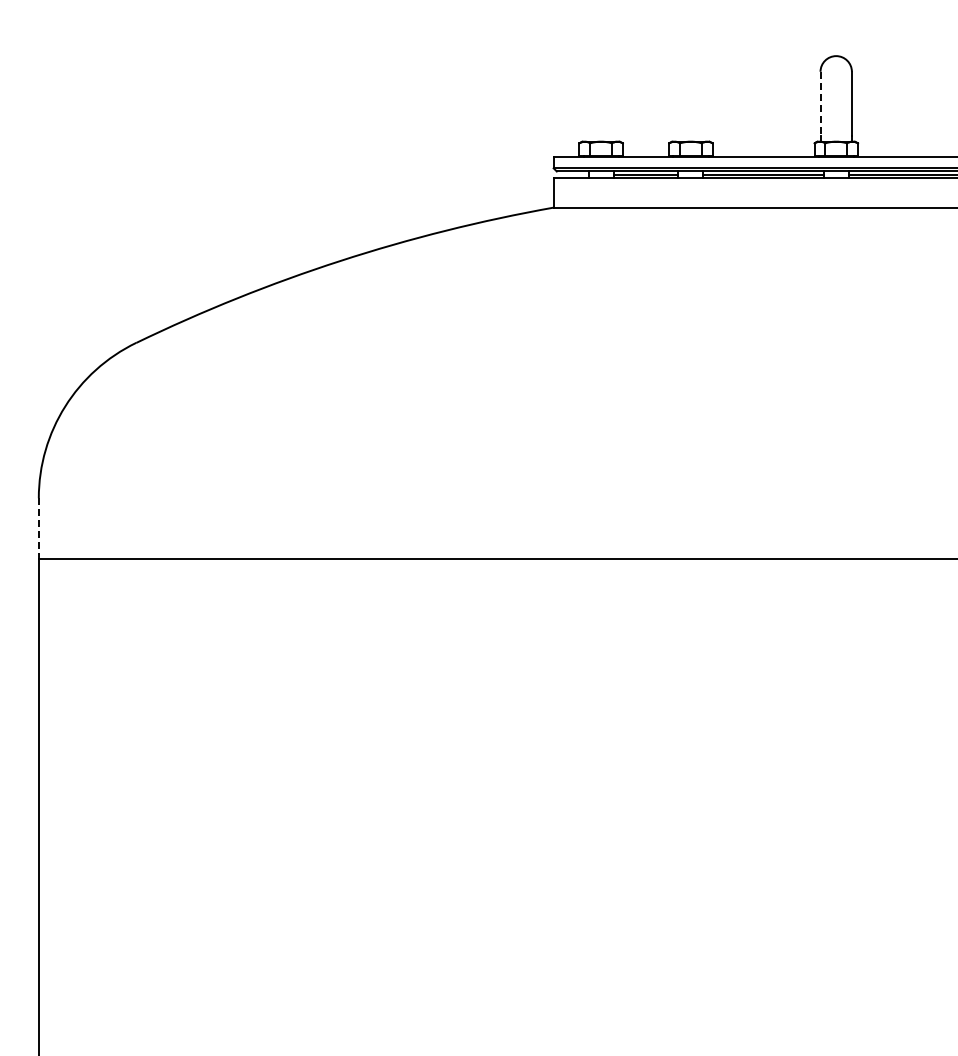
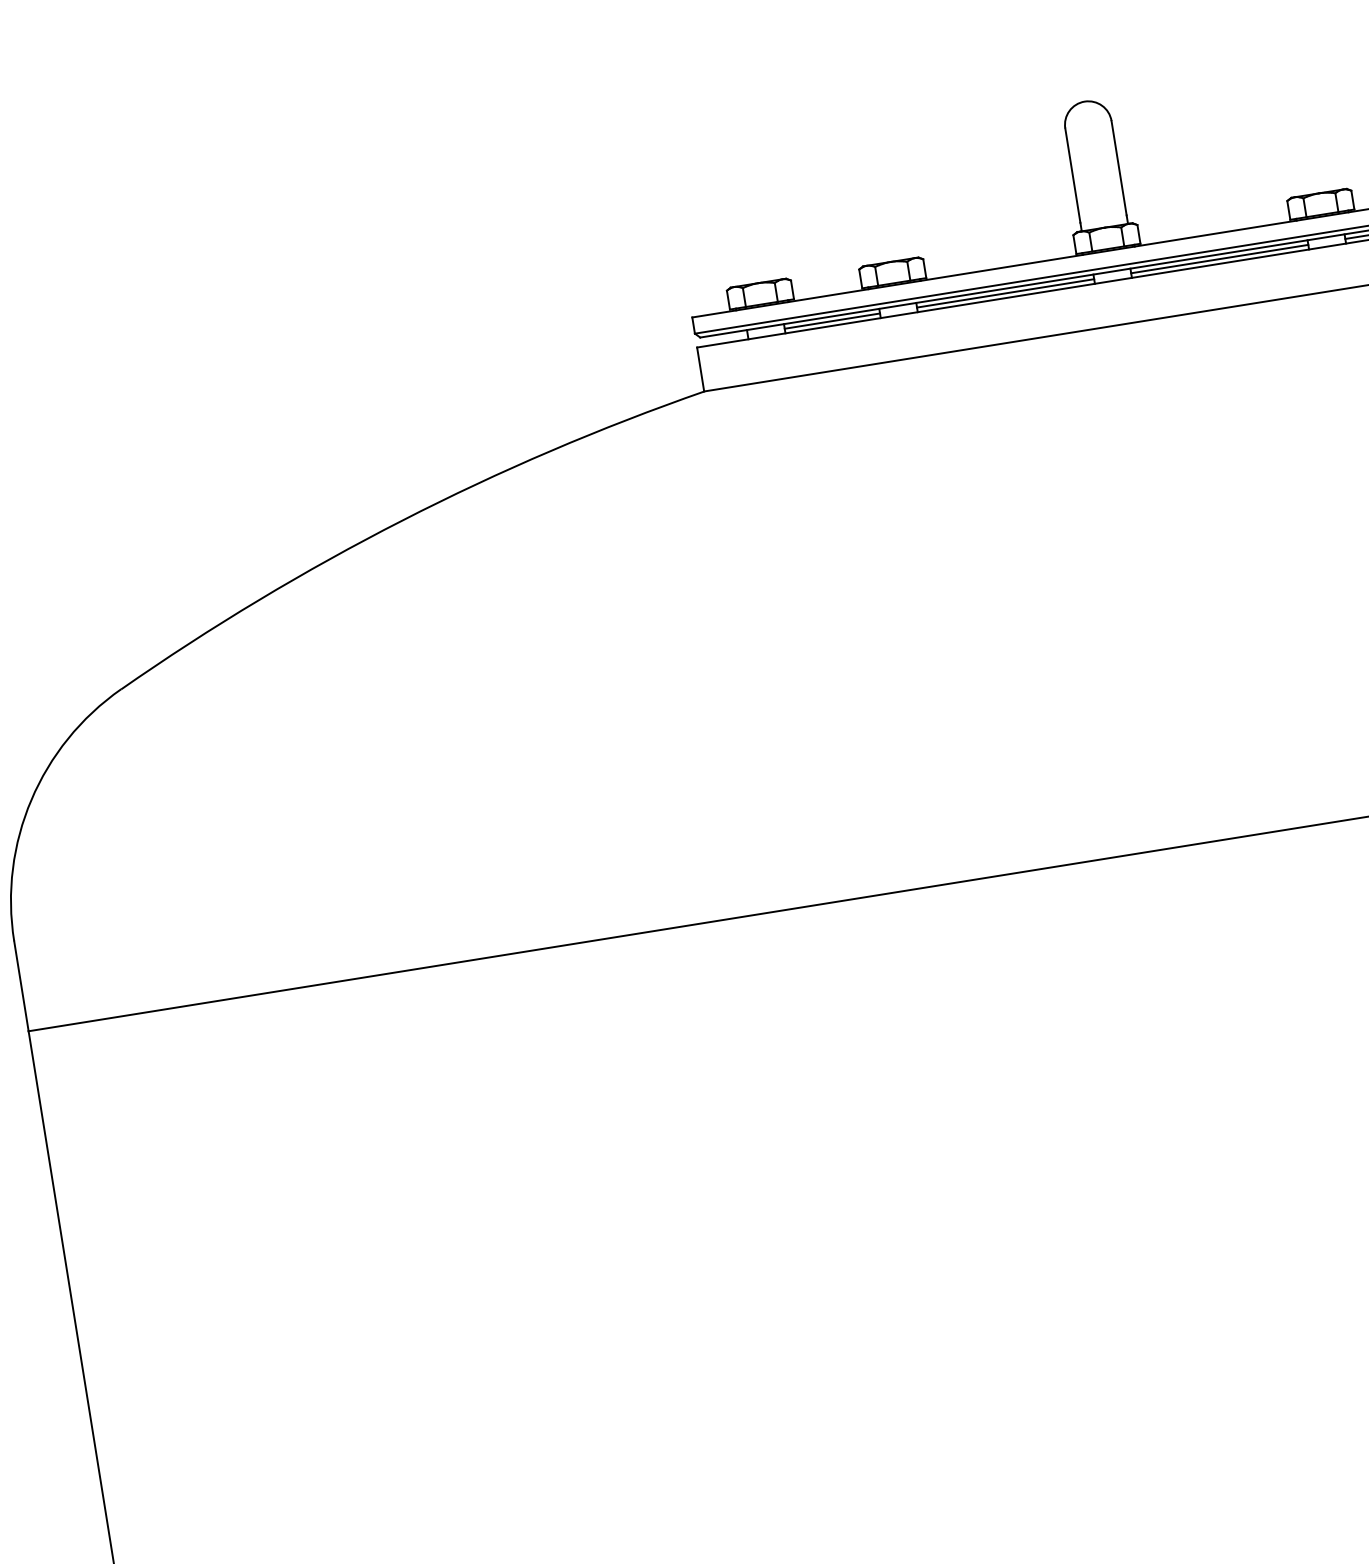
line: (820, 104) -> (1072, 176), dashed -> solid
line: (38, 528) -> (20, 985), dashed -> solid

